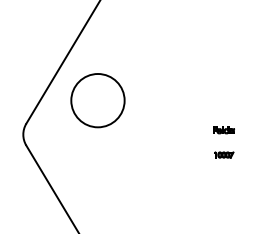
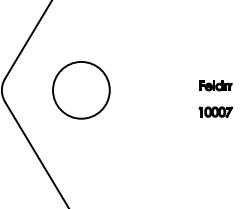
circle: (97, 100) -> (80, 90), moved
part: (223, 130) -> (215, 85), size x1.43
part: (224, 154) -> (216, 111), size x1.67

